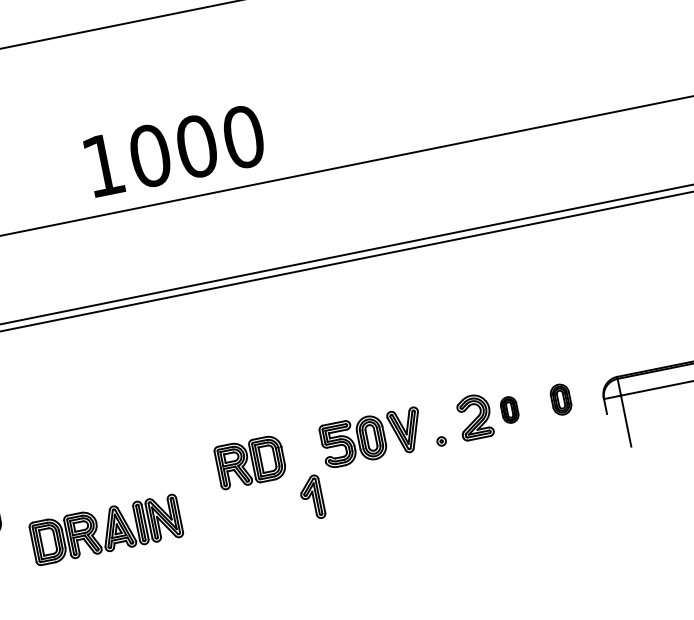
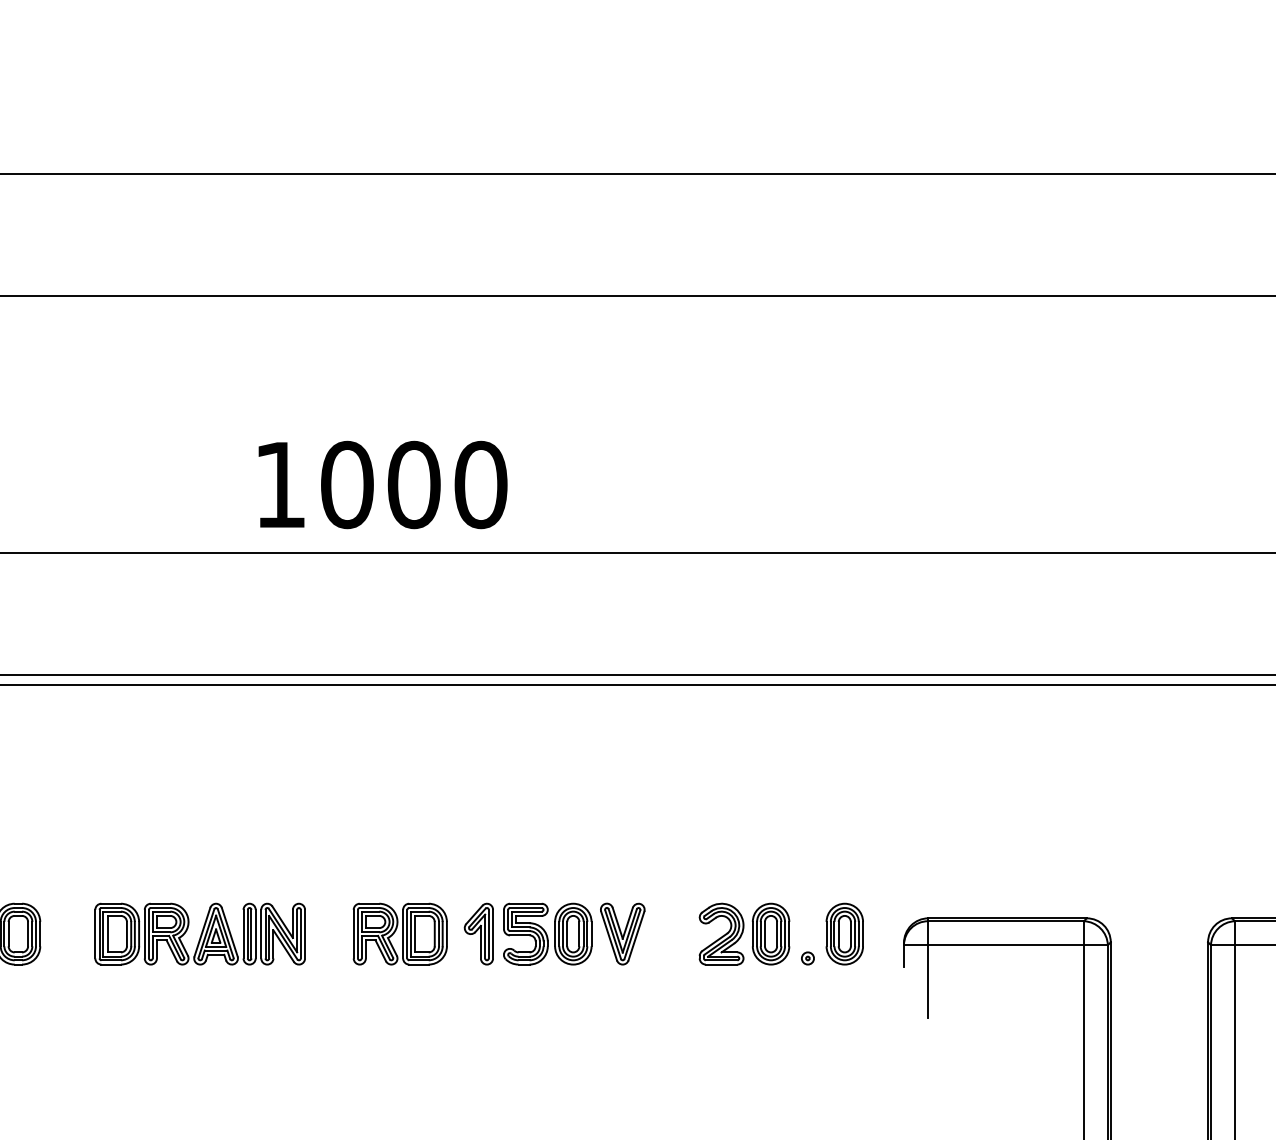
part: (560, 399) -> (844, 933), size x1.43
part: (509, 409) -> (771, 933), size x1.67
part: (441, 441) -> (807, 958), moved
part: (311, 497) -> (478, 933), moved
part: (105, 529) -> (199, 933), moved

